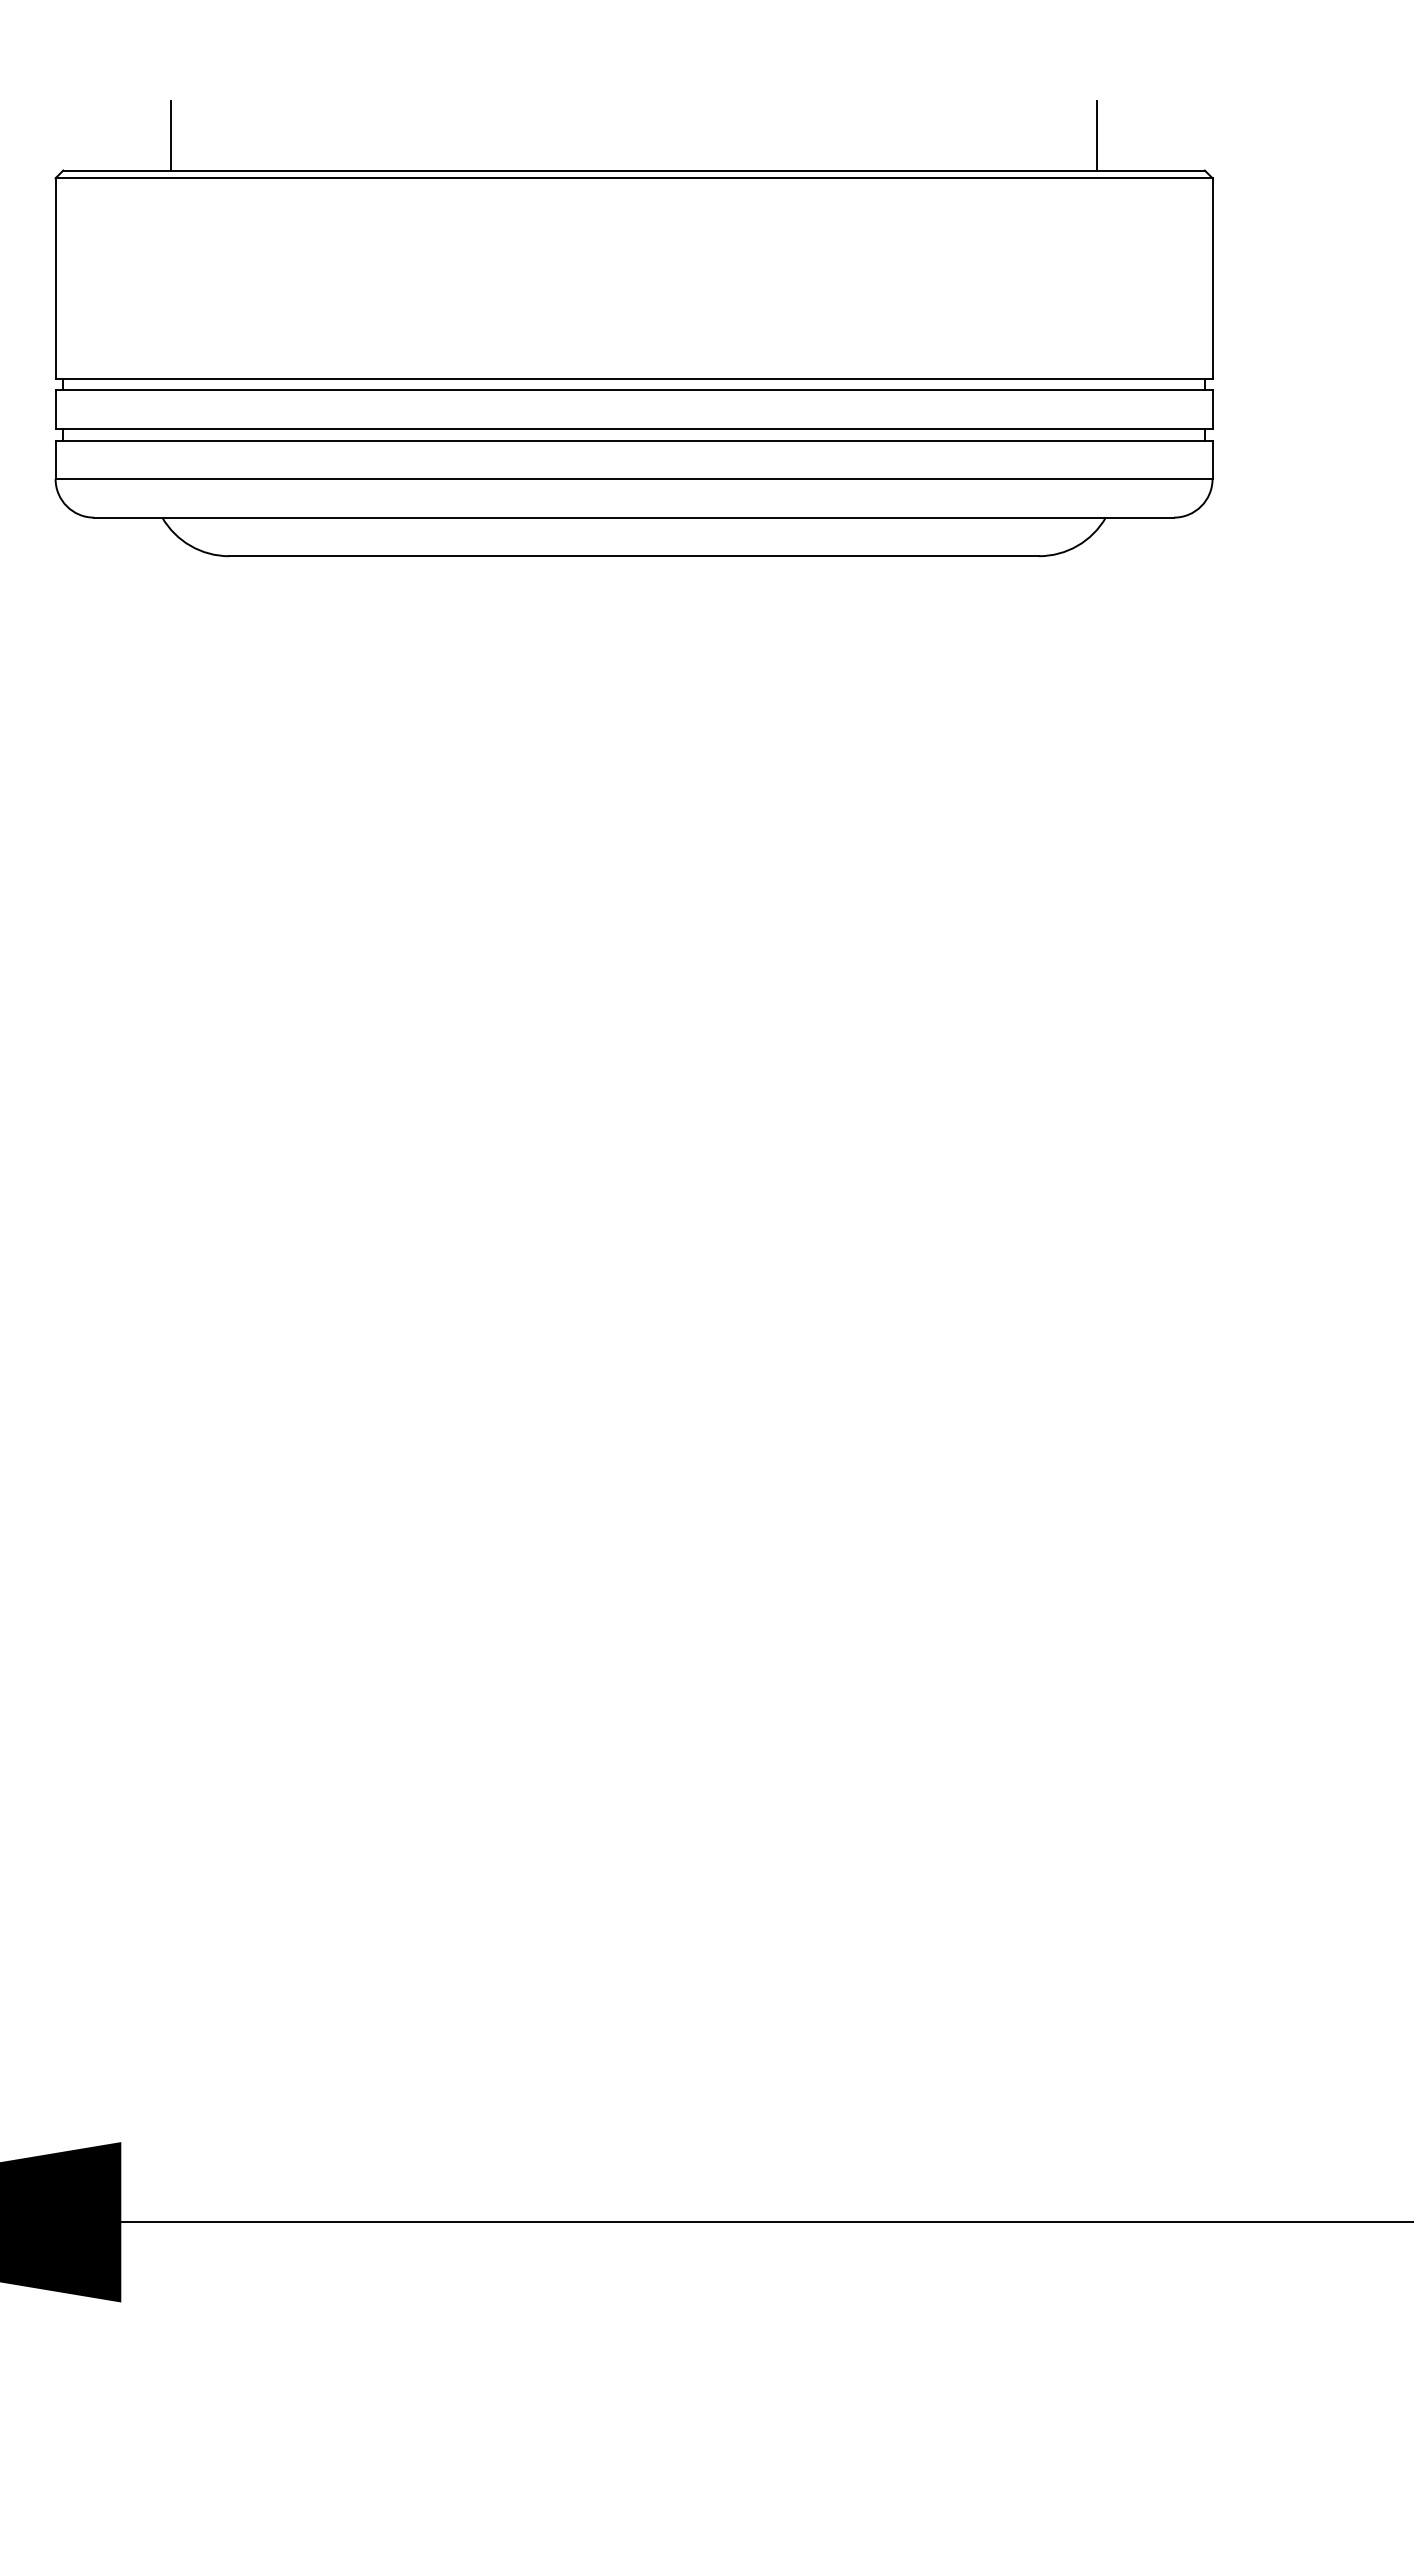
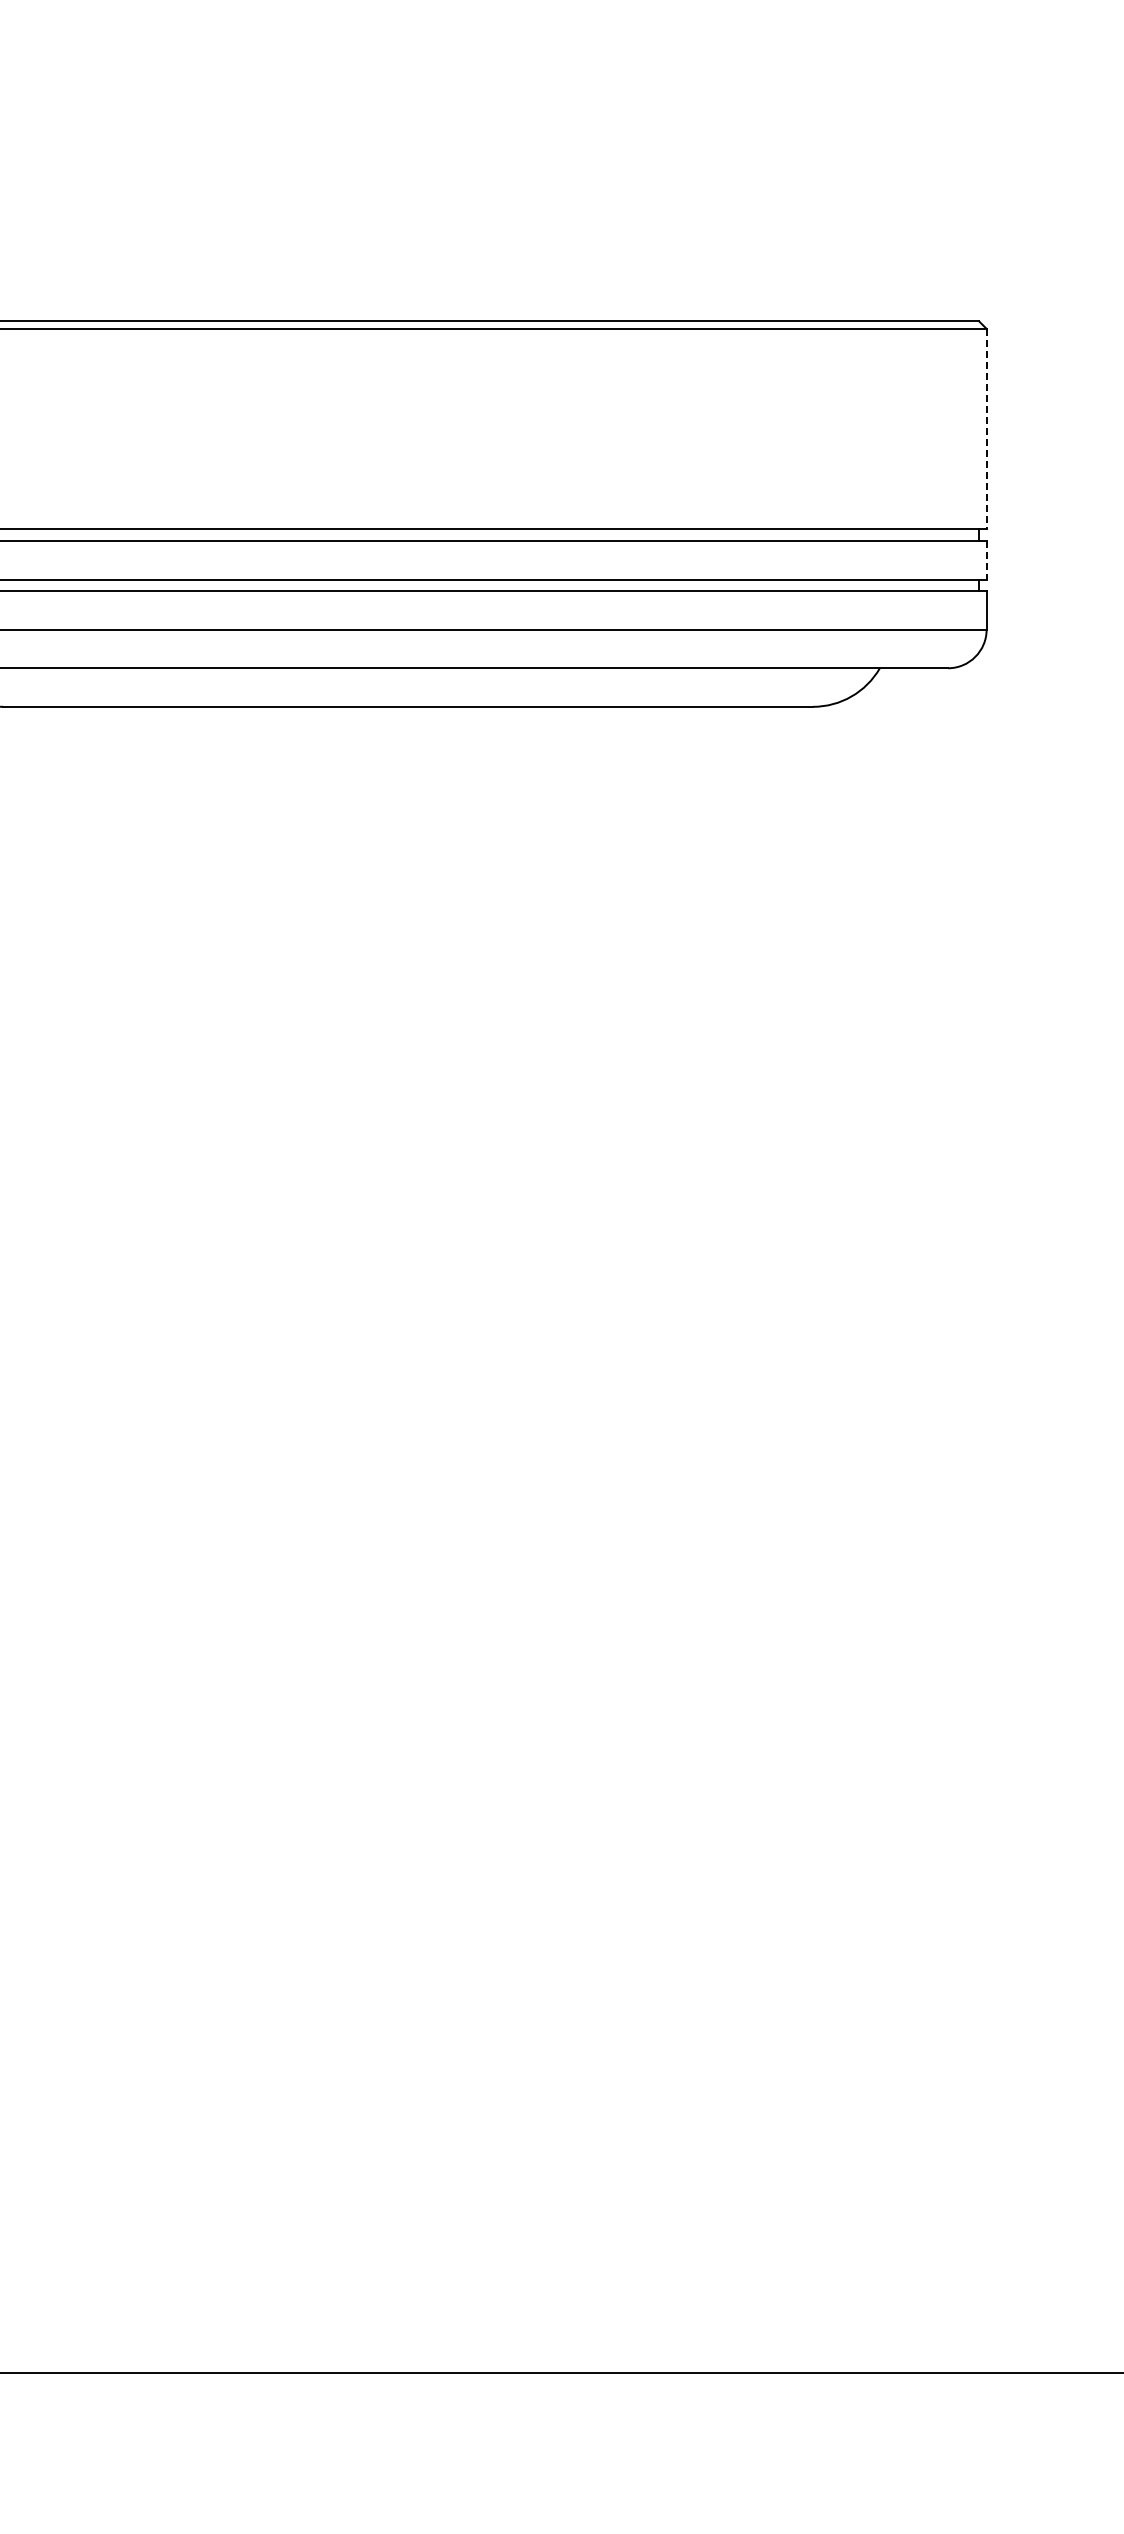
line: (1096, 135) -> (870, 286), removed
line: (1212, 279) -> (986, 430), solid -> dashed
line: (1212, 410) -> (986, 561), solid -> dashed

